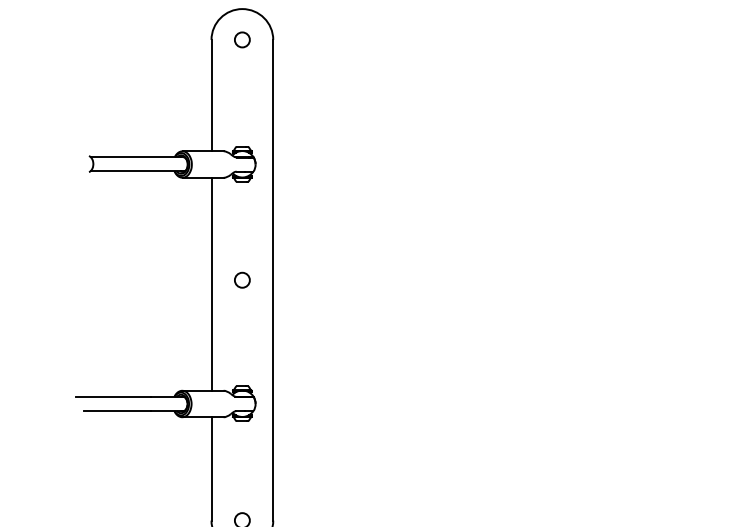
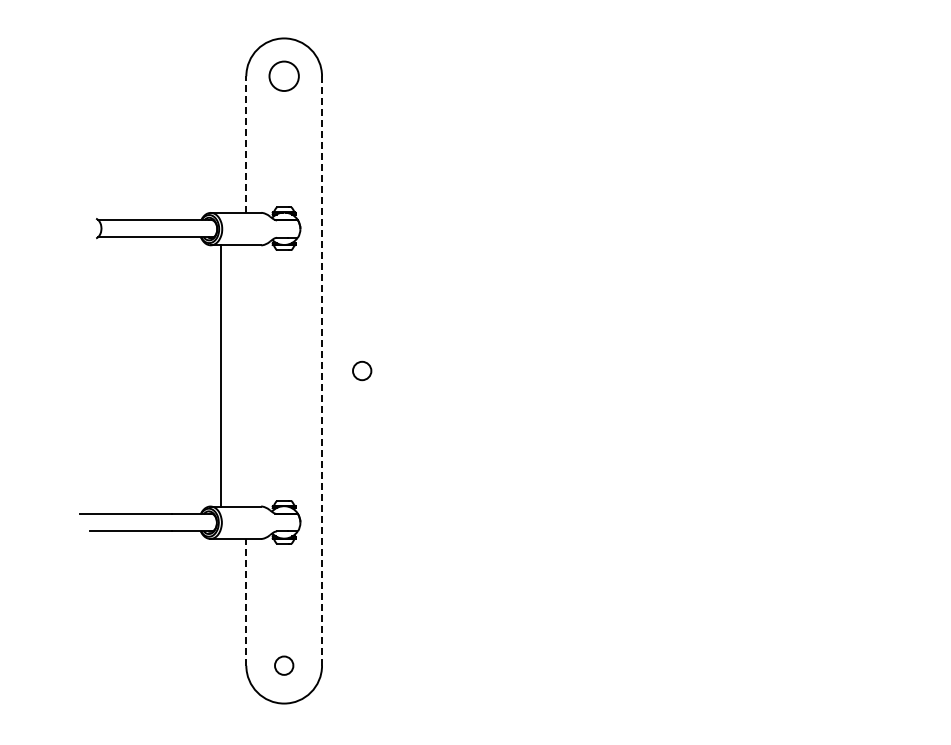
circle: (242, 40) -> (284, 76), size x1.6
line: (211, 95) -> (246, 144), solid -> dashed
circle: (242, 279) -> (362, 370), moved
line: (273, 280) -> (322, 371), solid -> dashed
line: (211, 283) -> (221, 375), moved
line: (211, 468) -> (246, 601), solid -> dashed

